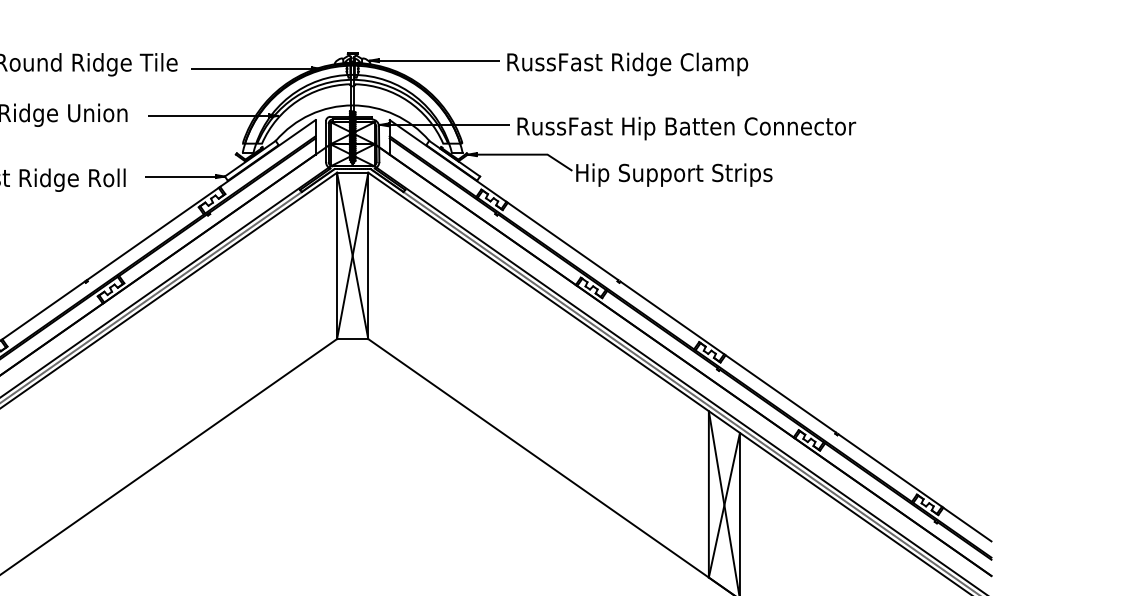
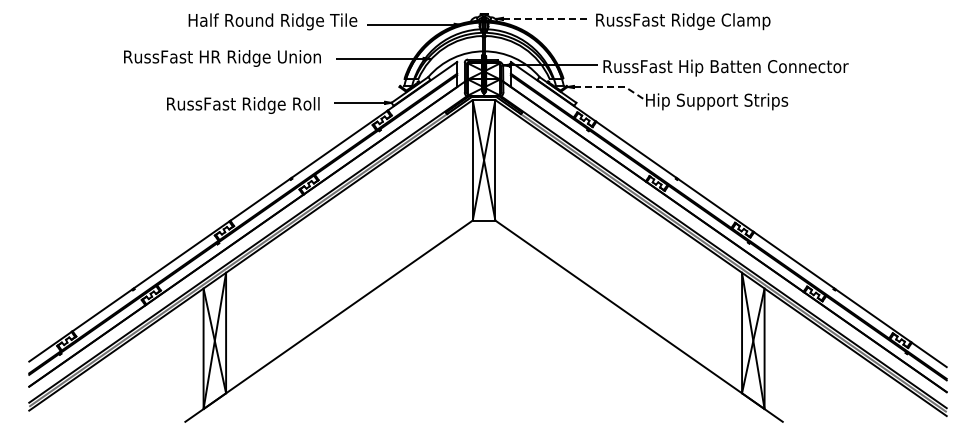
line: (440, 60) -> (547, 18), solid -> dashed
line: (528, 153) -> (611, 86), solid -> dashed

